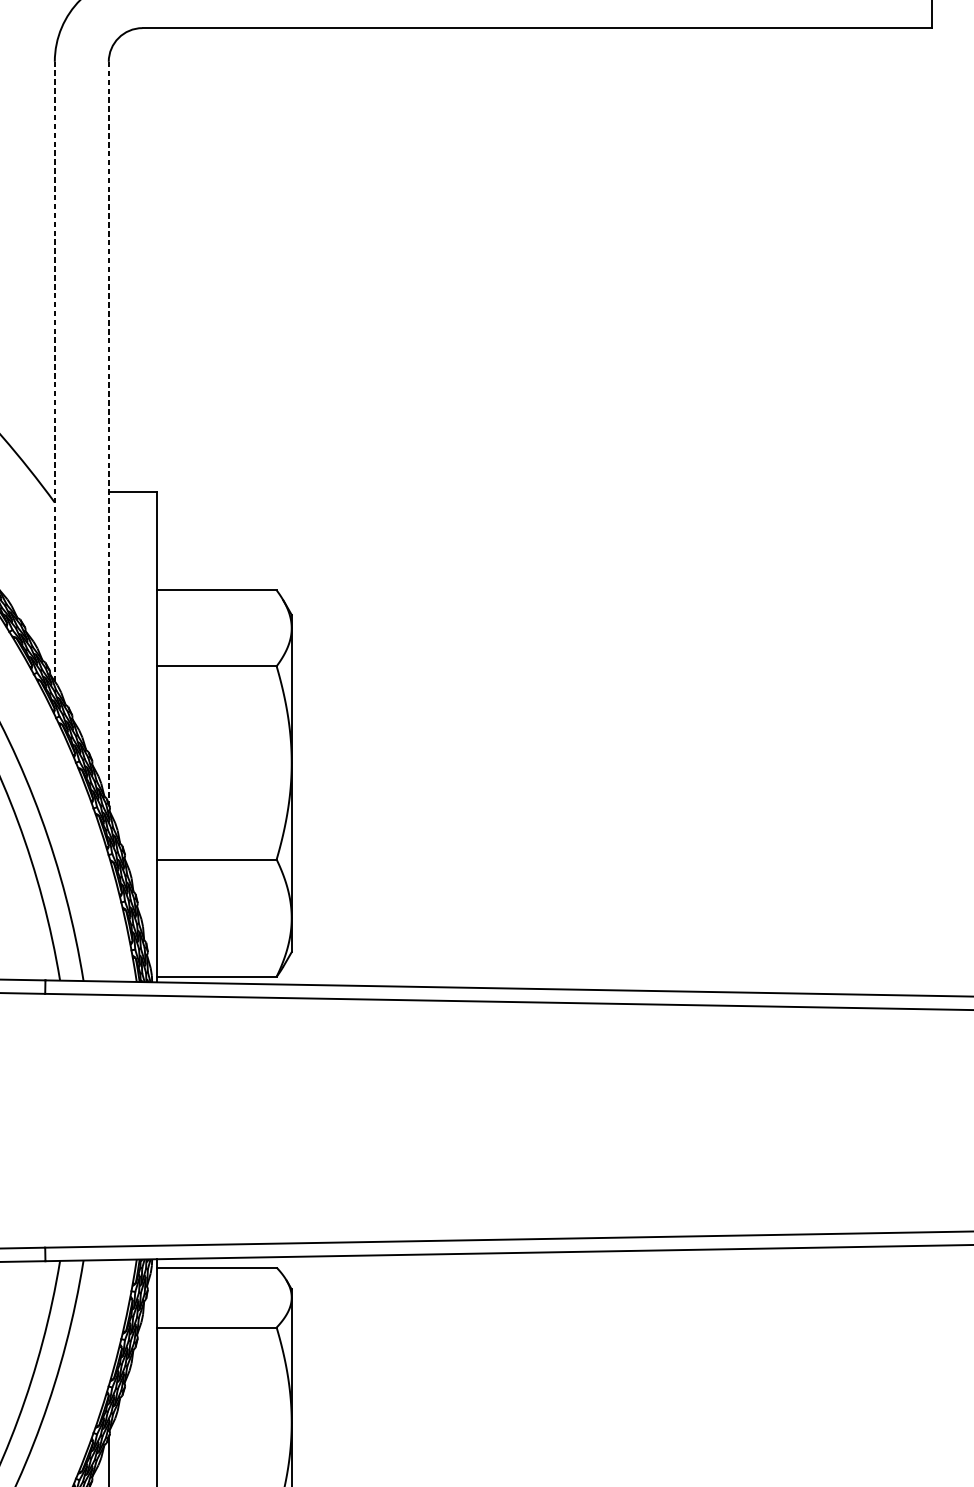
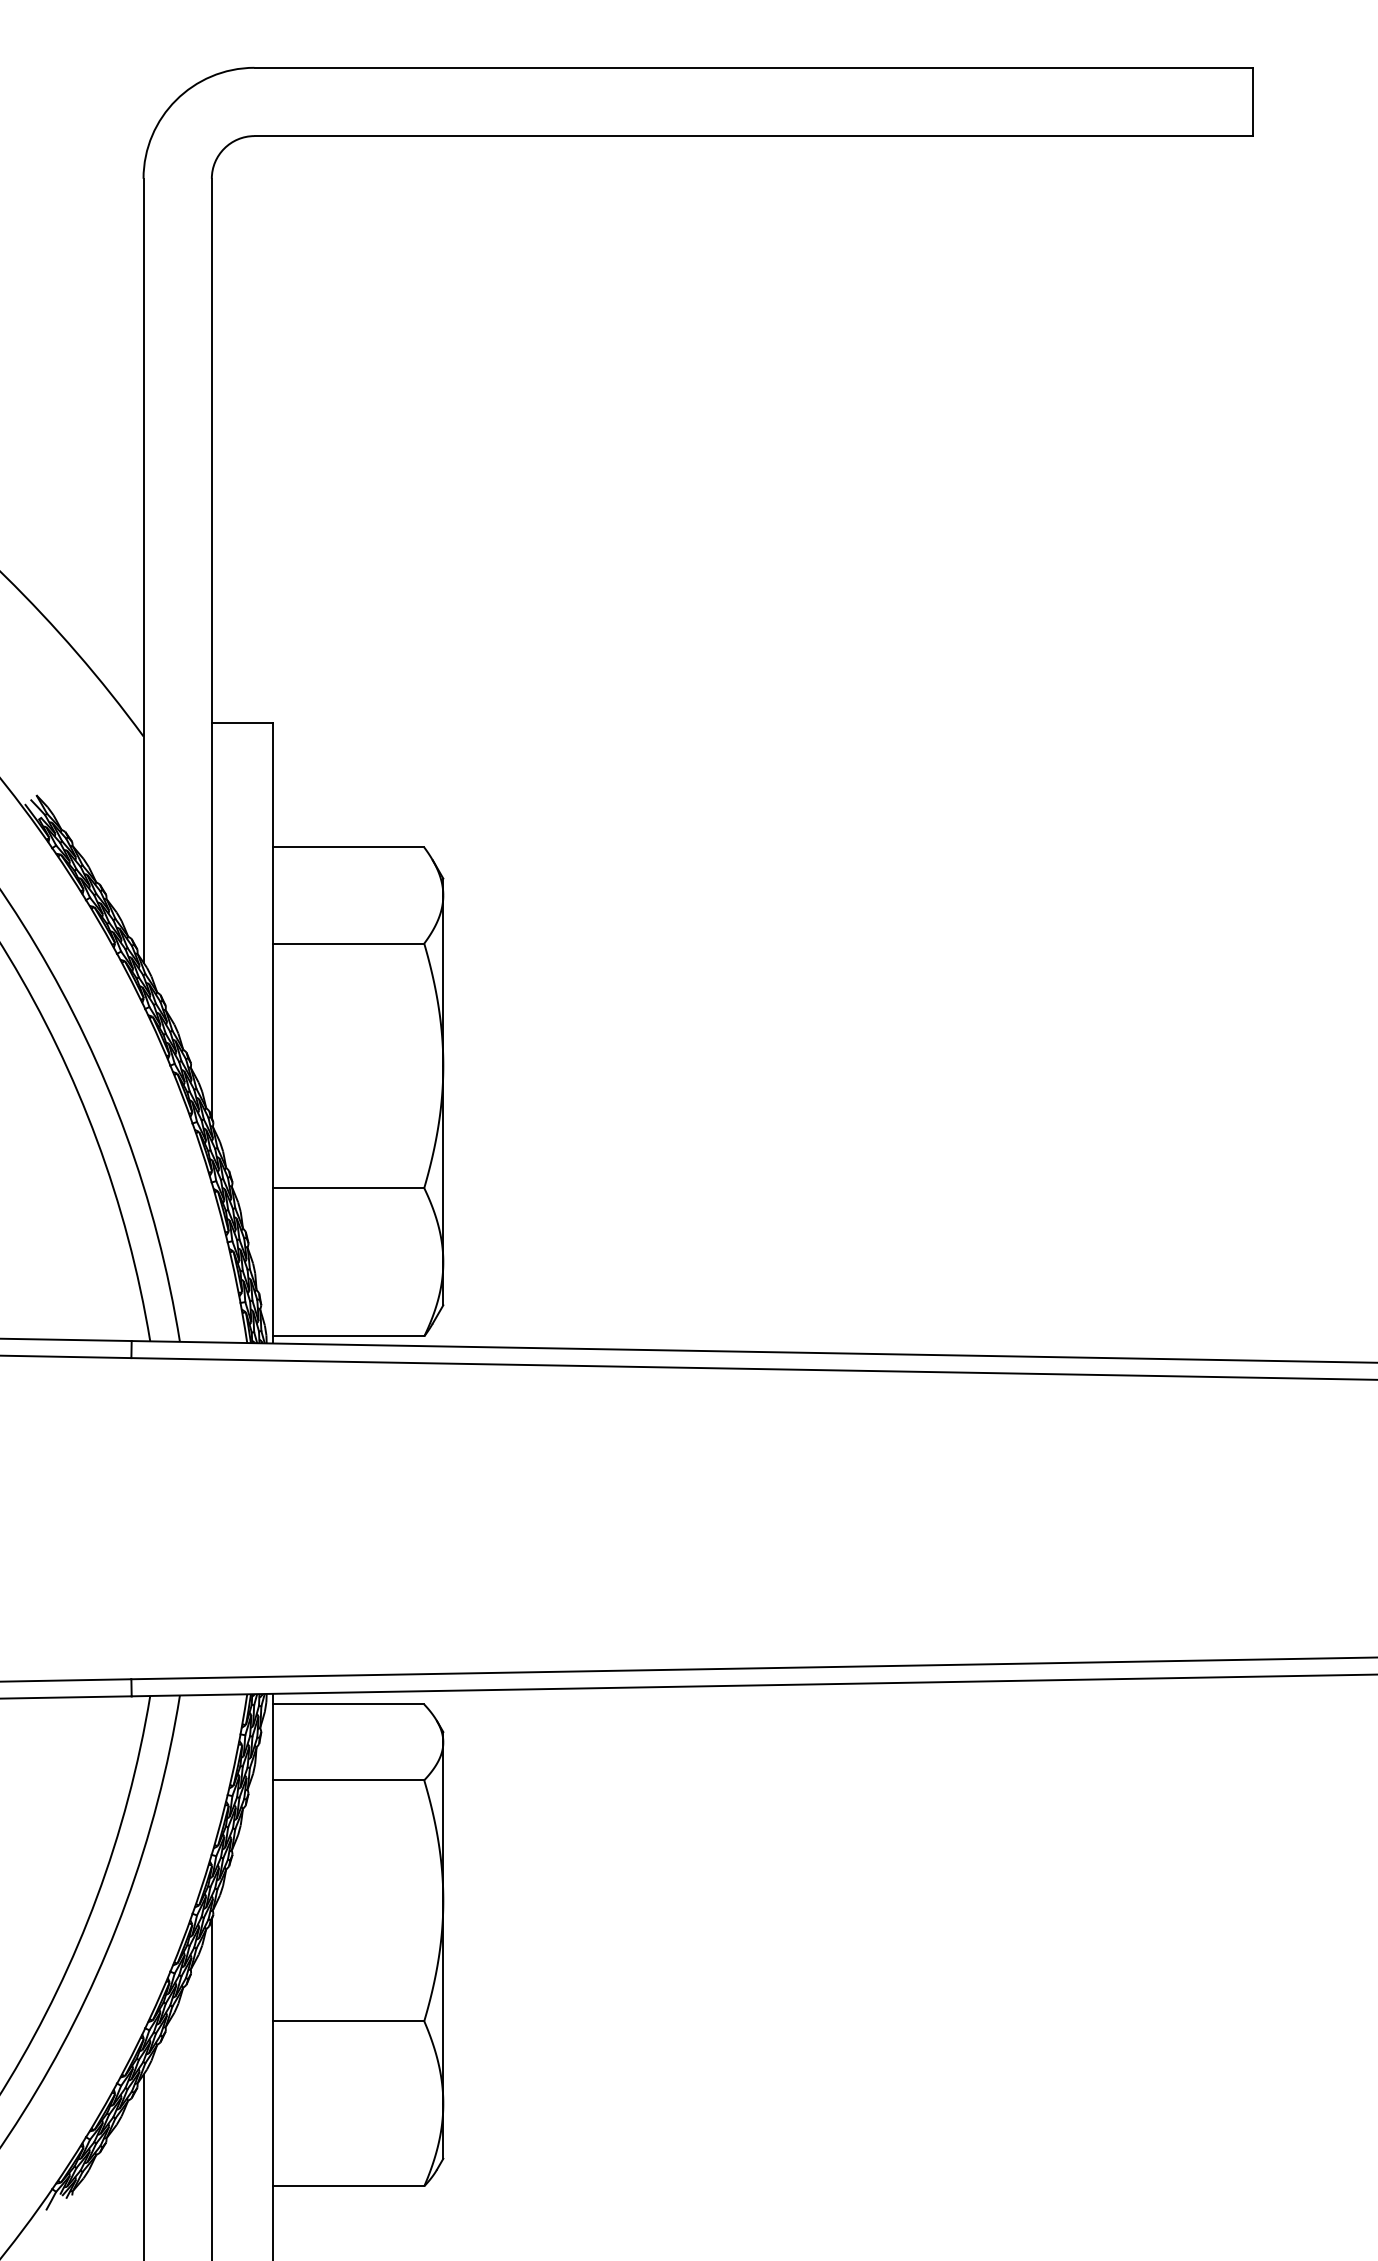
line: (54, 371) -> (143, 570), dashed -> solid
line: (108, 433) -> (211, 648), dashed -> solid

